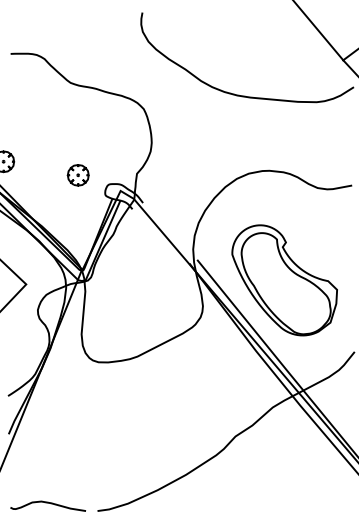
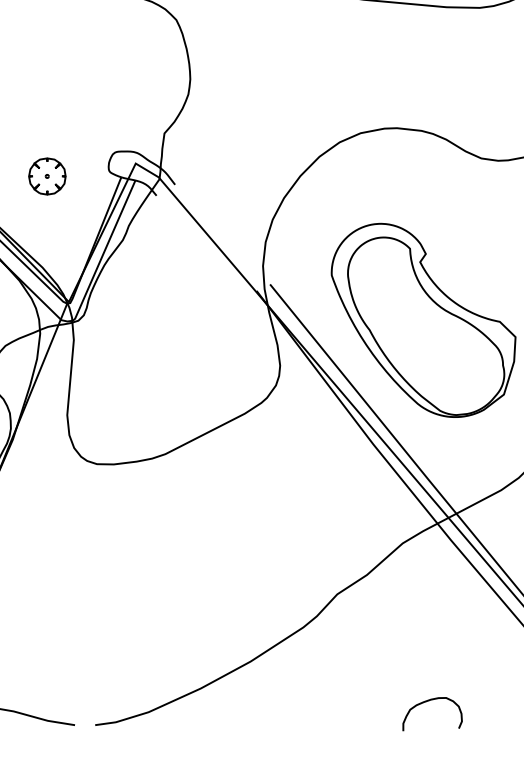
part: (77, 175) -> (46, 176), moved
curve: (286, 498) -> (426, 703), added

